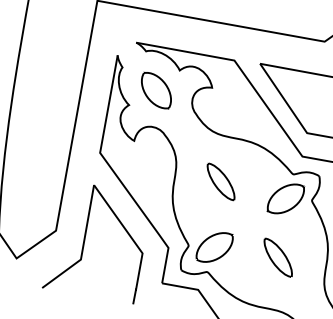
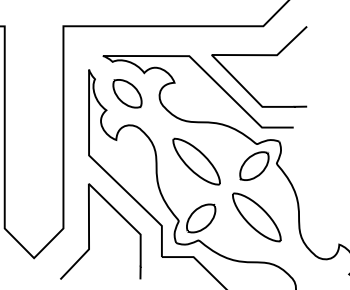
part: (221, 181) -> (196, 161), size x1.67
part: (277, 257) -> (256, 217), size x1.67

